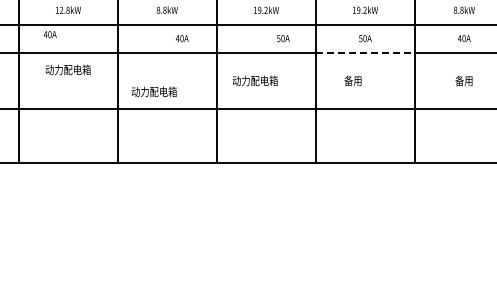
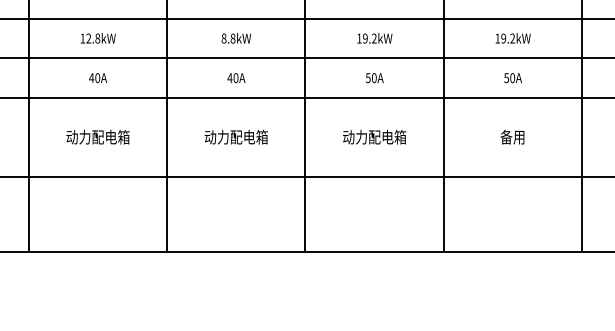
text: (49, 34) -> (97, 77), moved
text: (181, 38) -> (235, 77), moved
text: (283, 38) -> (374, 77), moved
line: (365, 52) -> (513, 97), dashed -> solid
text: (67, 69) -> (97, 136), moved
text: (254, 80) -> (373, 136), moved
text: (352, 80) -> (511, 136), moved
text: (153, 91) -> (235, 136), moved

